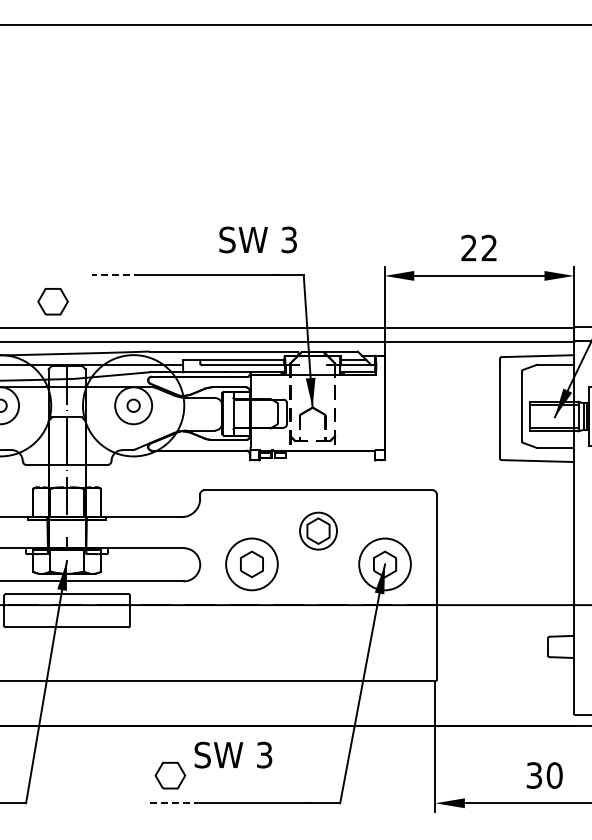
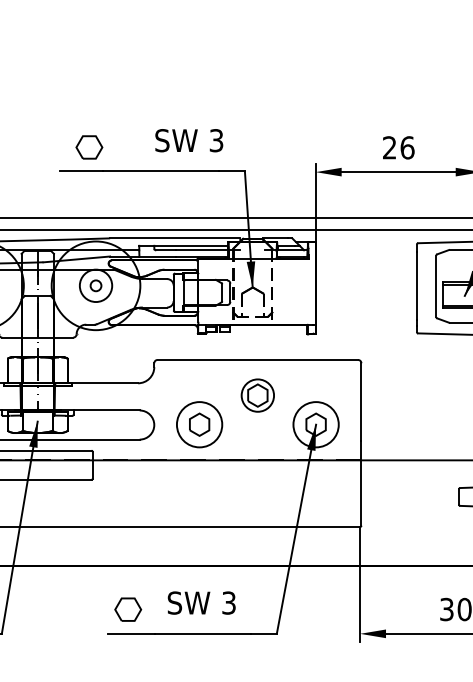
text: (257, 239) -> (188, 140), moved
text: (489, 247) -> (407, 147), 22 -> 26
line: (116, 275) -> (81, 171), dashed -> solid
part: (52, 301) -> (88, 147), moved
text: (233, 754) -> (201, 602), moved
line: (174, 803) -> (131, 634), dashed -> solid

